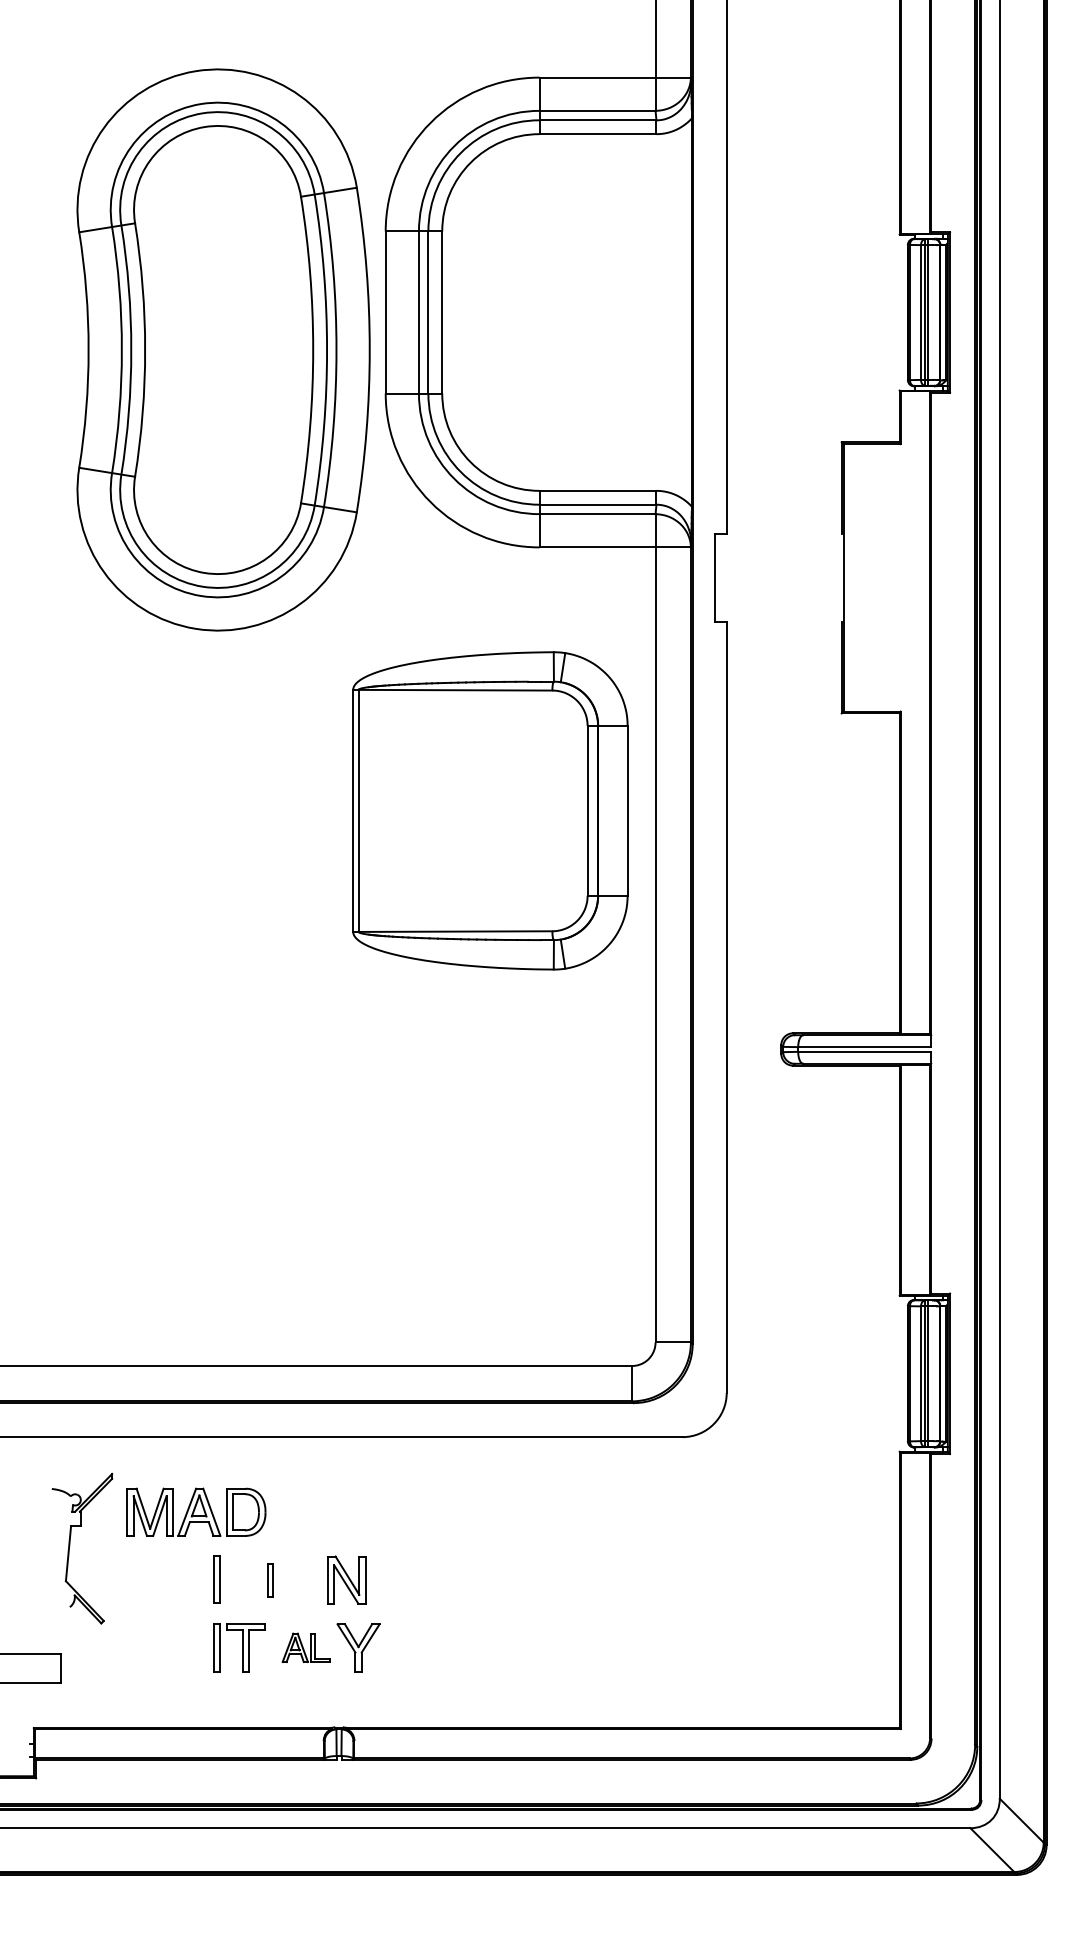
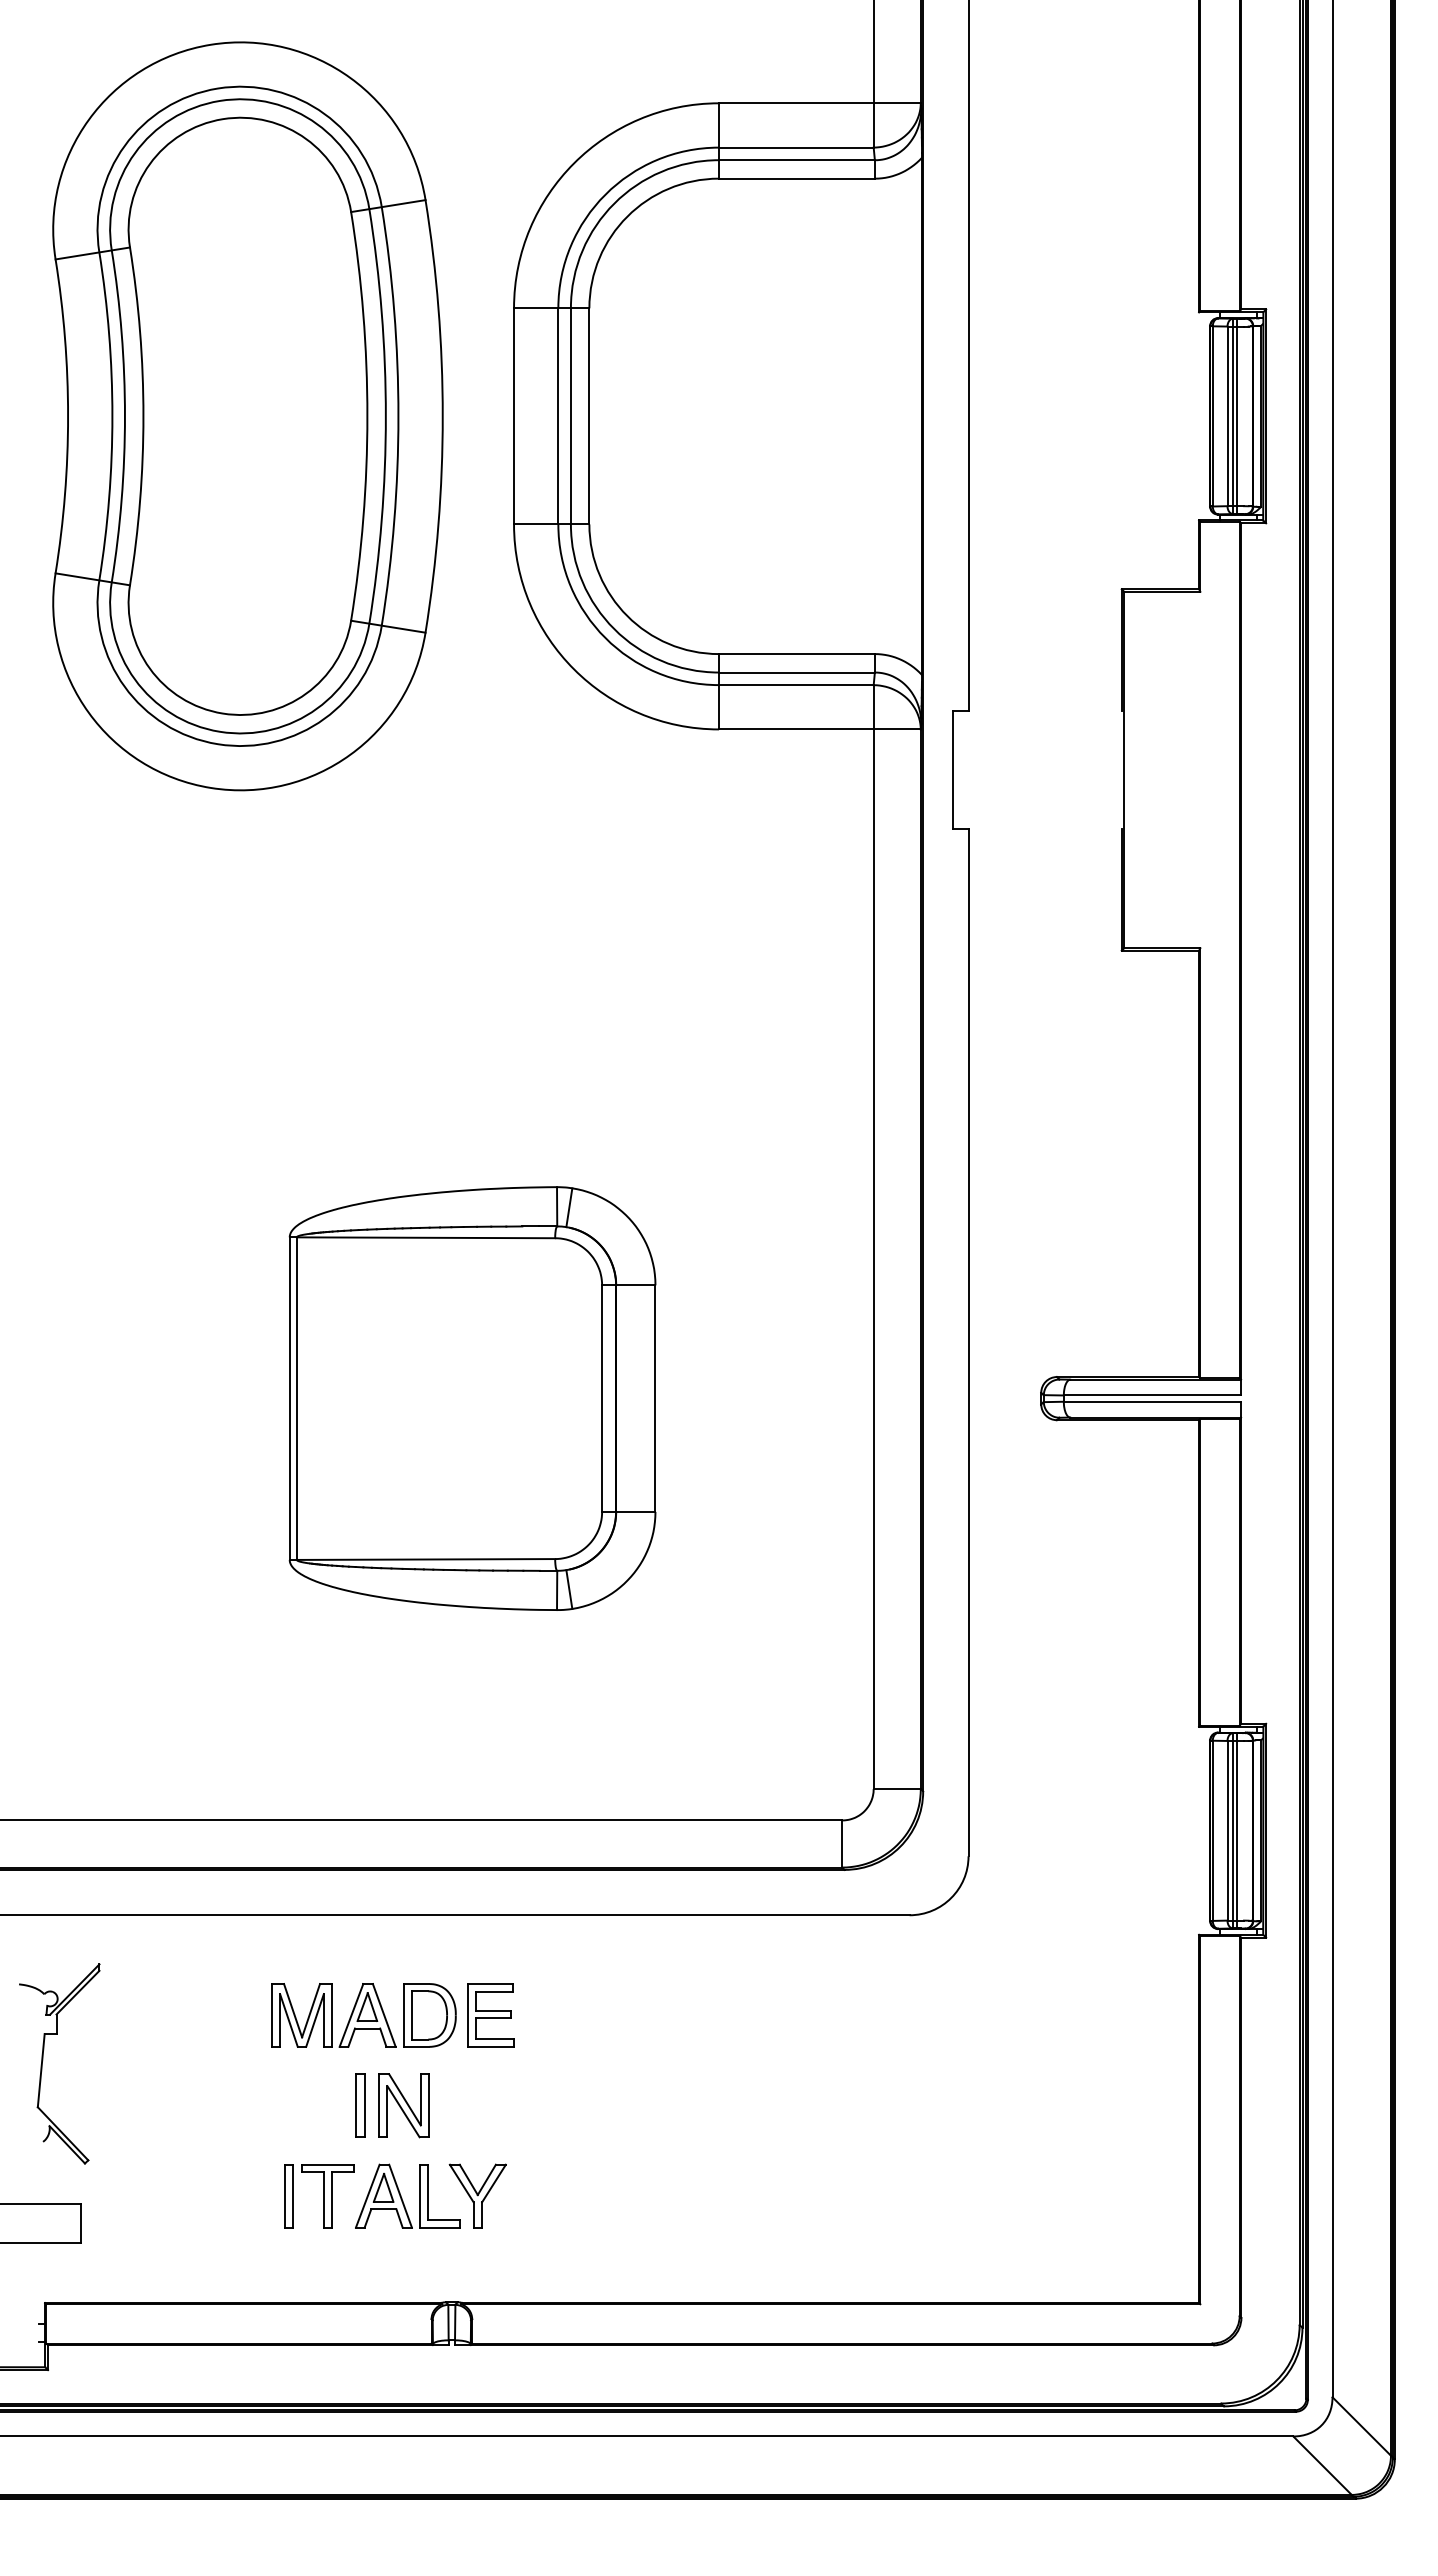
part: (223, 350) -> (247, 416), moved
part: (490, 810) -> (472, 1398), moved
part: (196, 1512) -> (363, 2015), moved
part: (368, 1512) -> (490, 2015), added
part: (70, 1546) -> (43, 2060), moved
part: (216, 1579) -> (288, 2105), removed
part: (270, 1579) -> (360, 2105), size x1.43
part: (346, 1579) -> (403, 2105), moved
part: (305, 1647) -> (407, 2195), size x1.67

